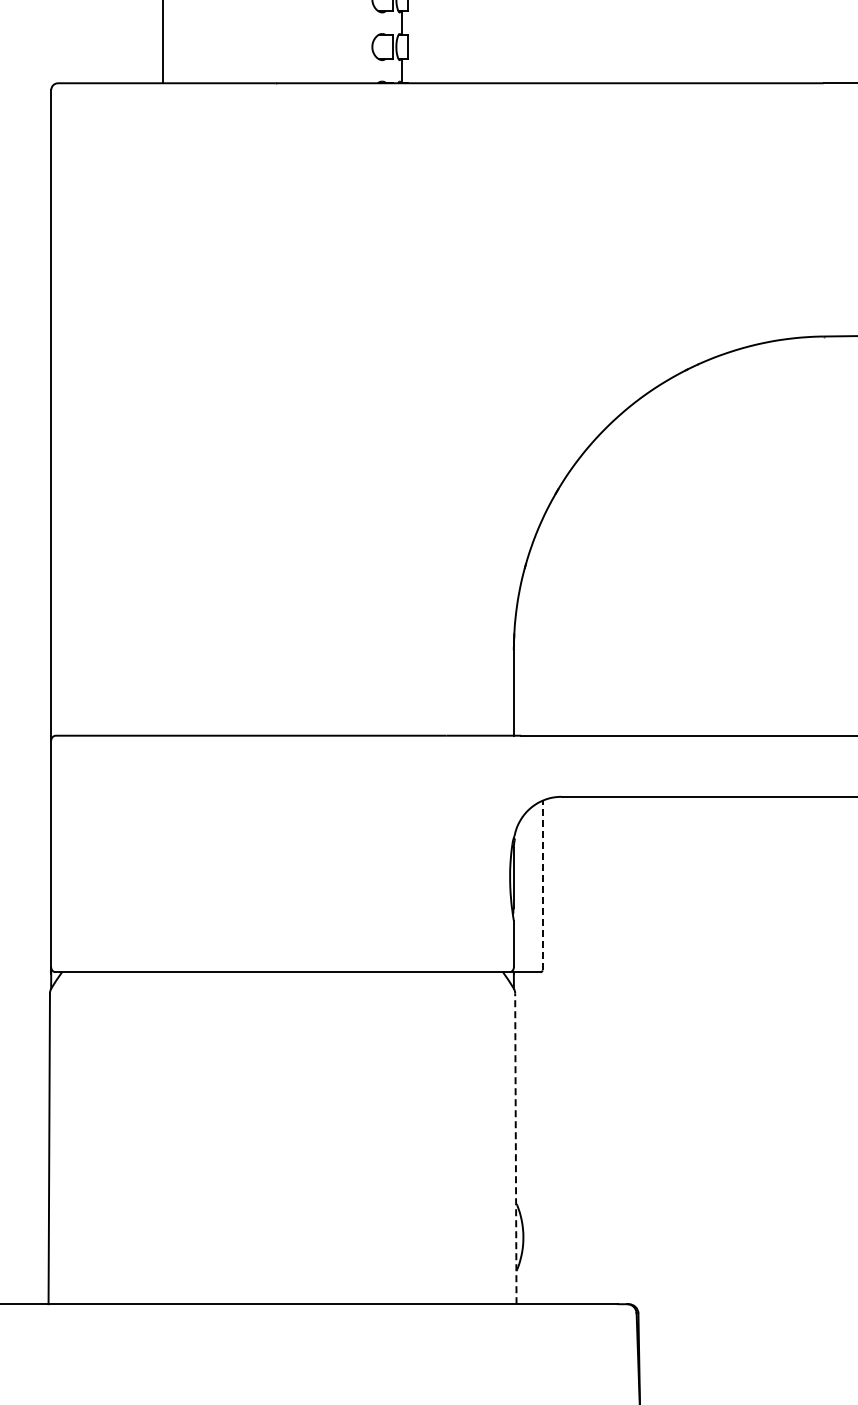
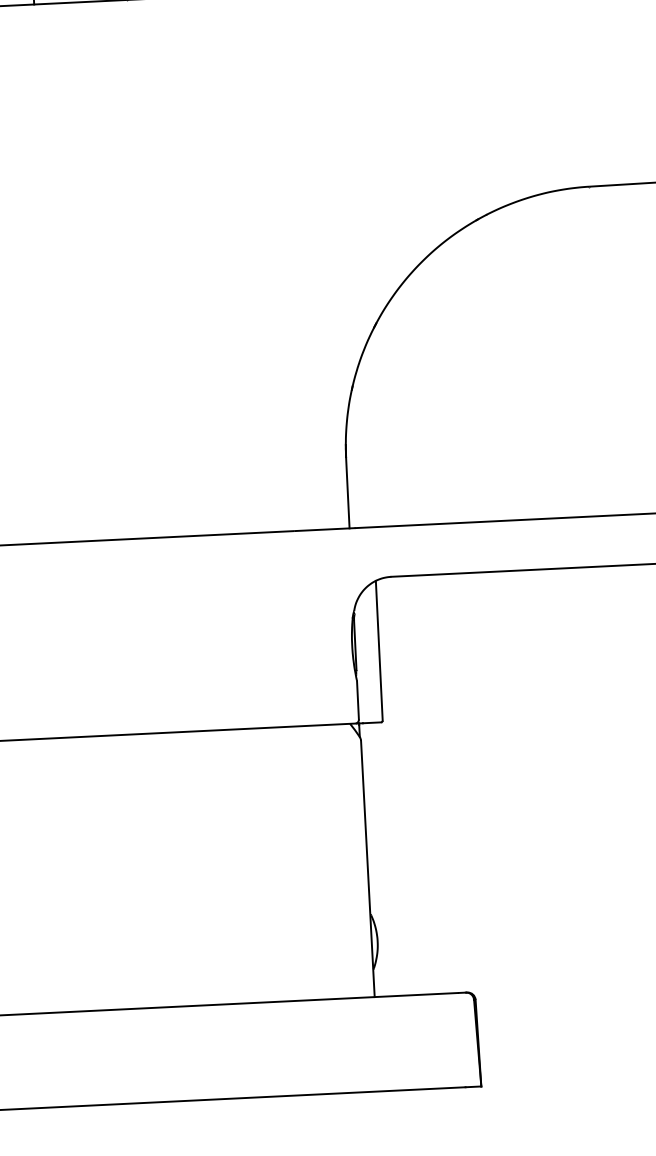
line: (542, 885) -> (379, 650), dashed -> solid
line: (515, 1148) -> (367, 868), dashed -> solid

